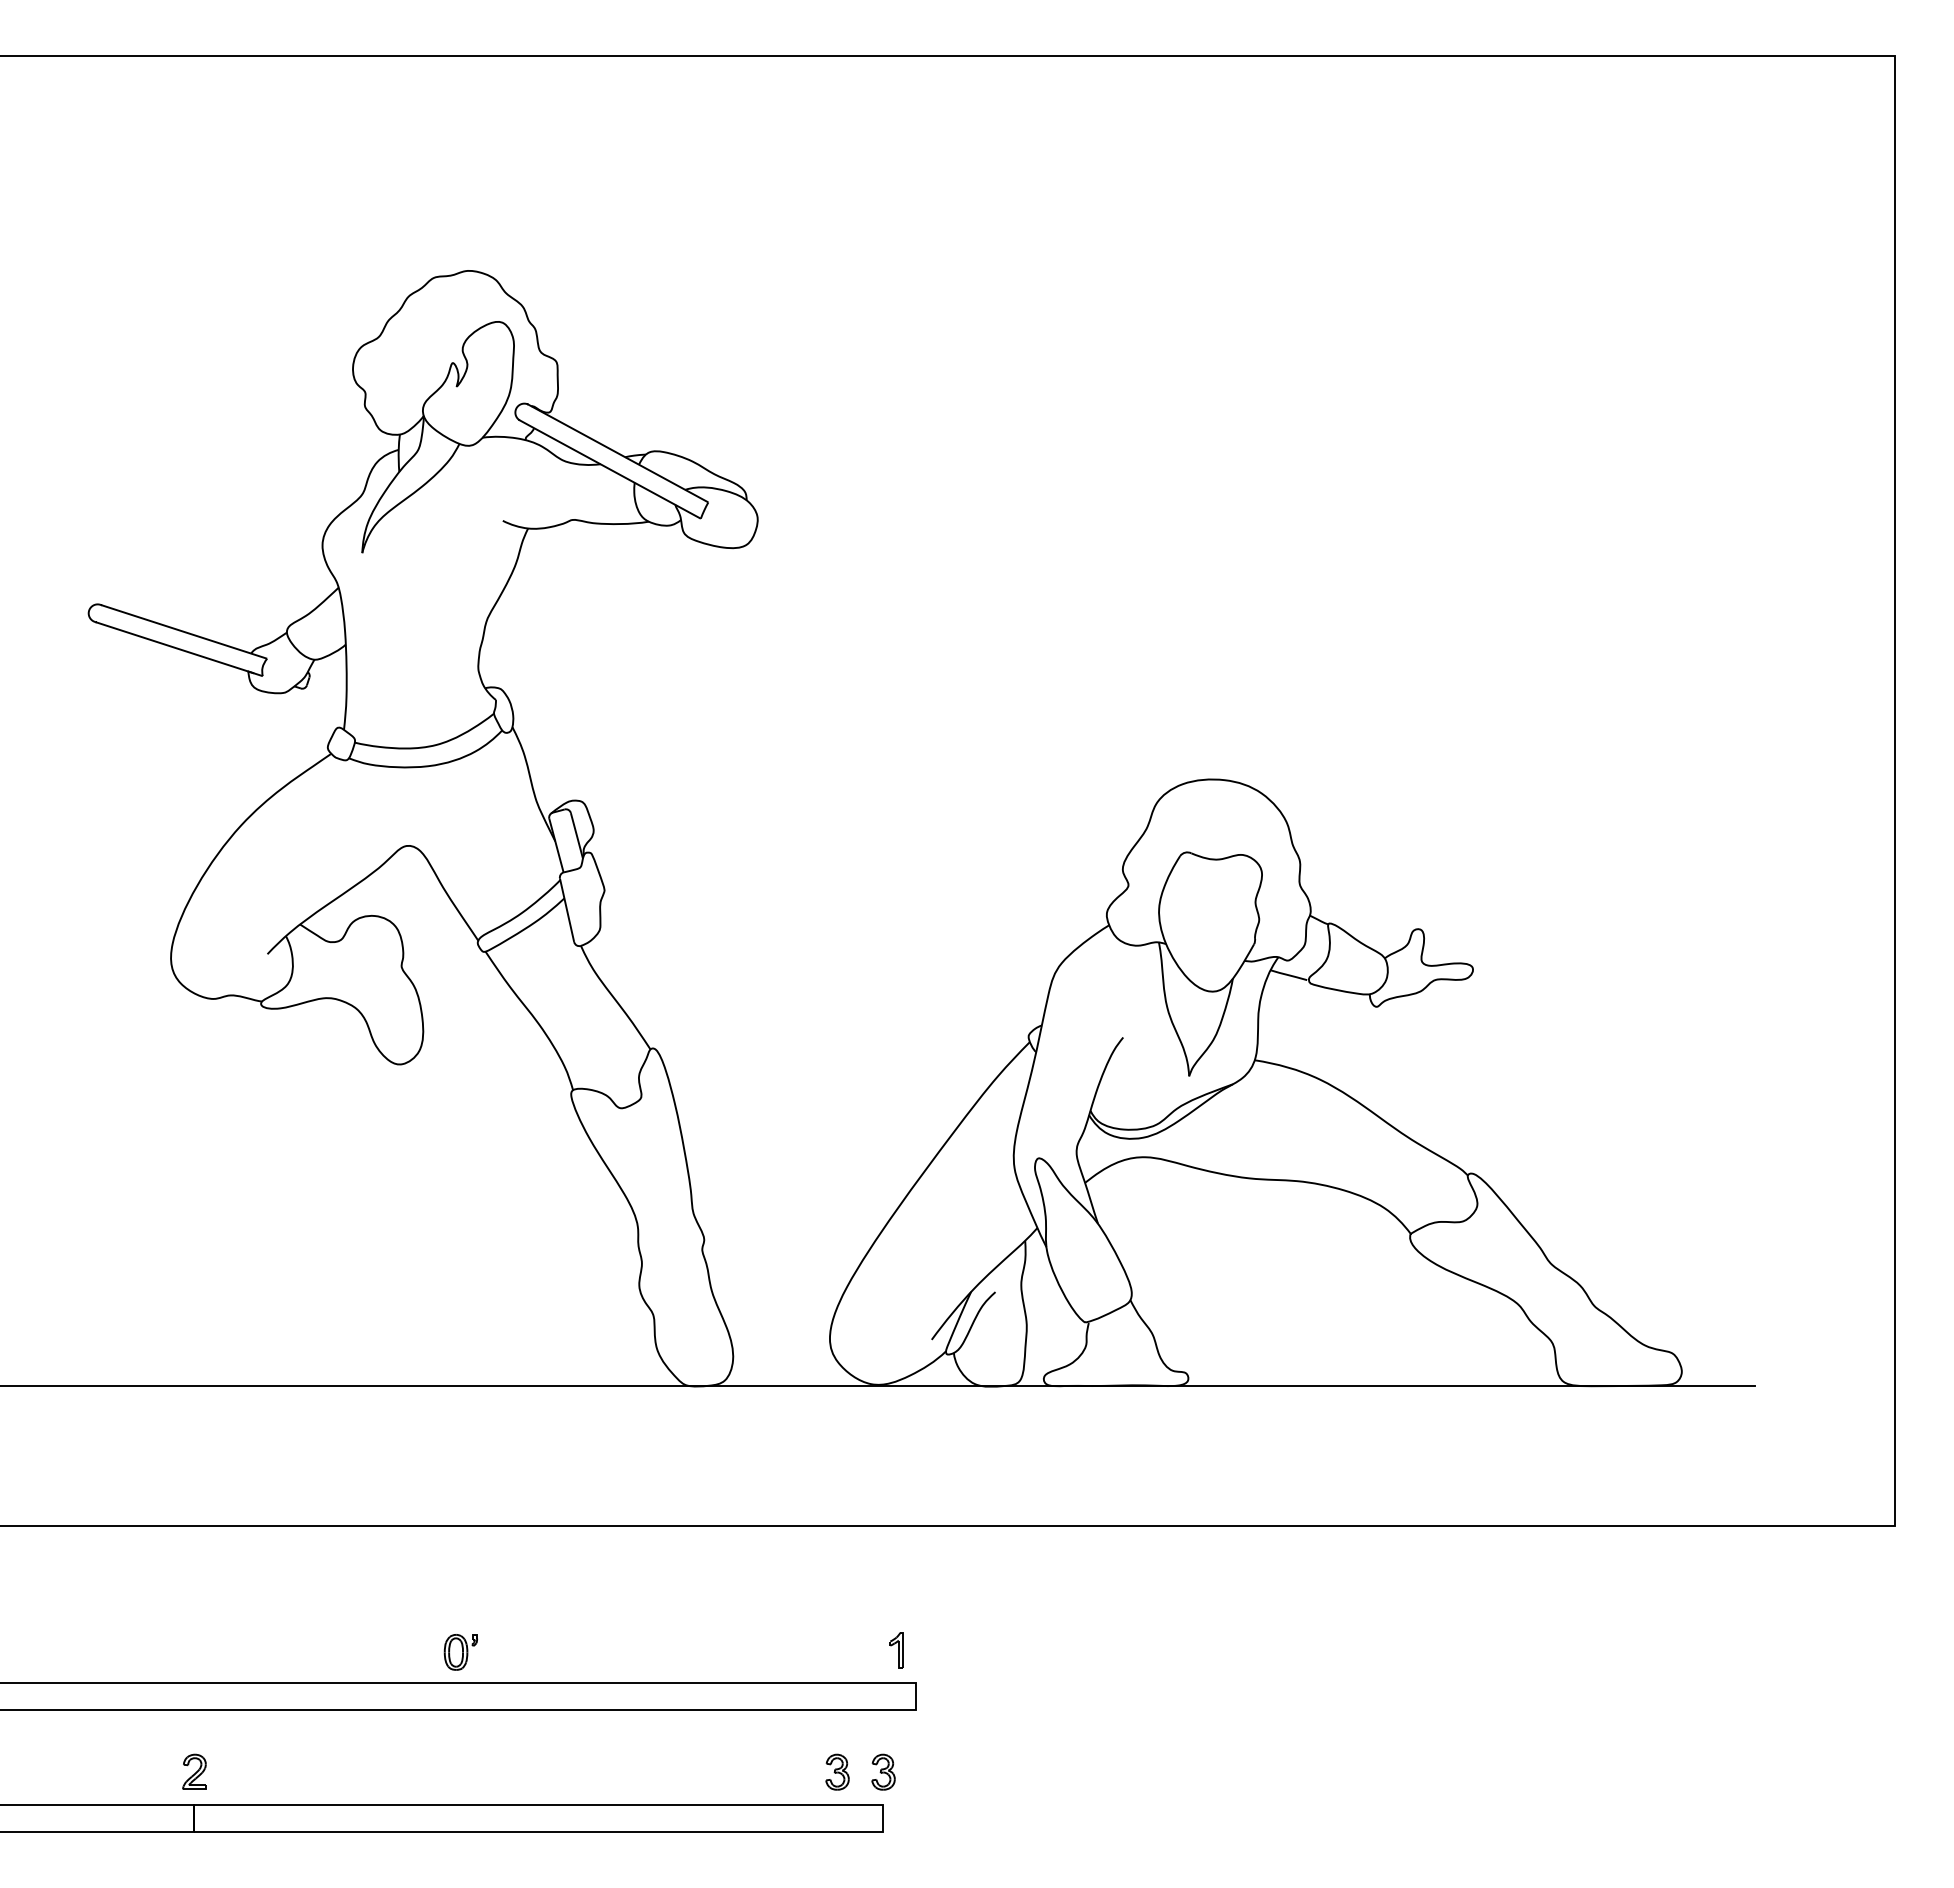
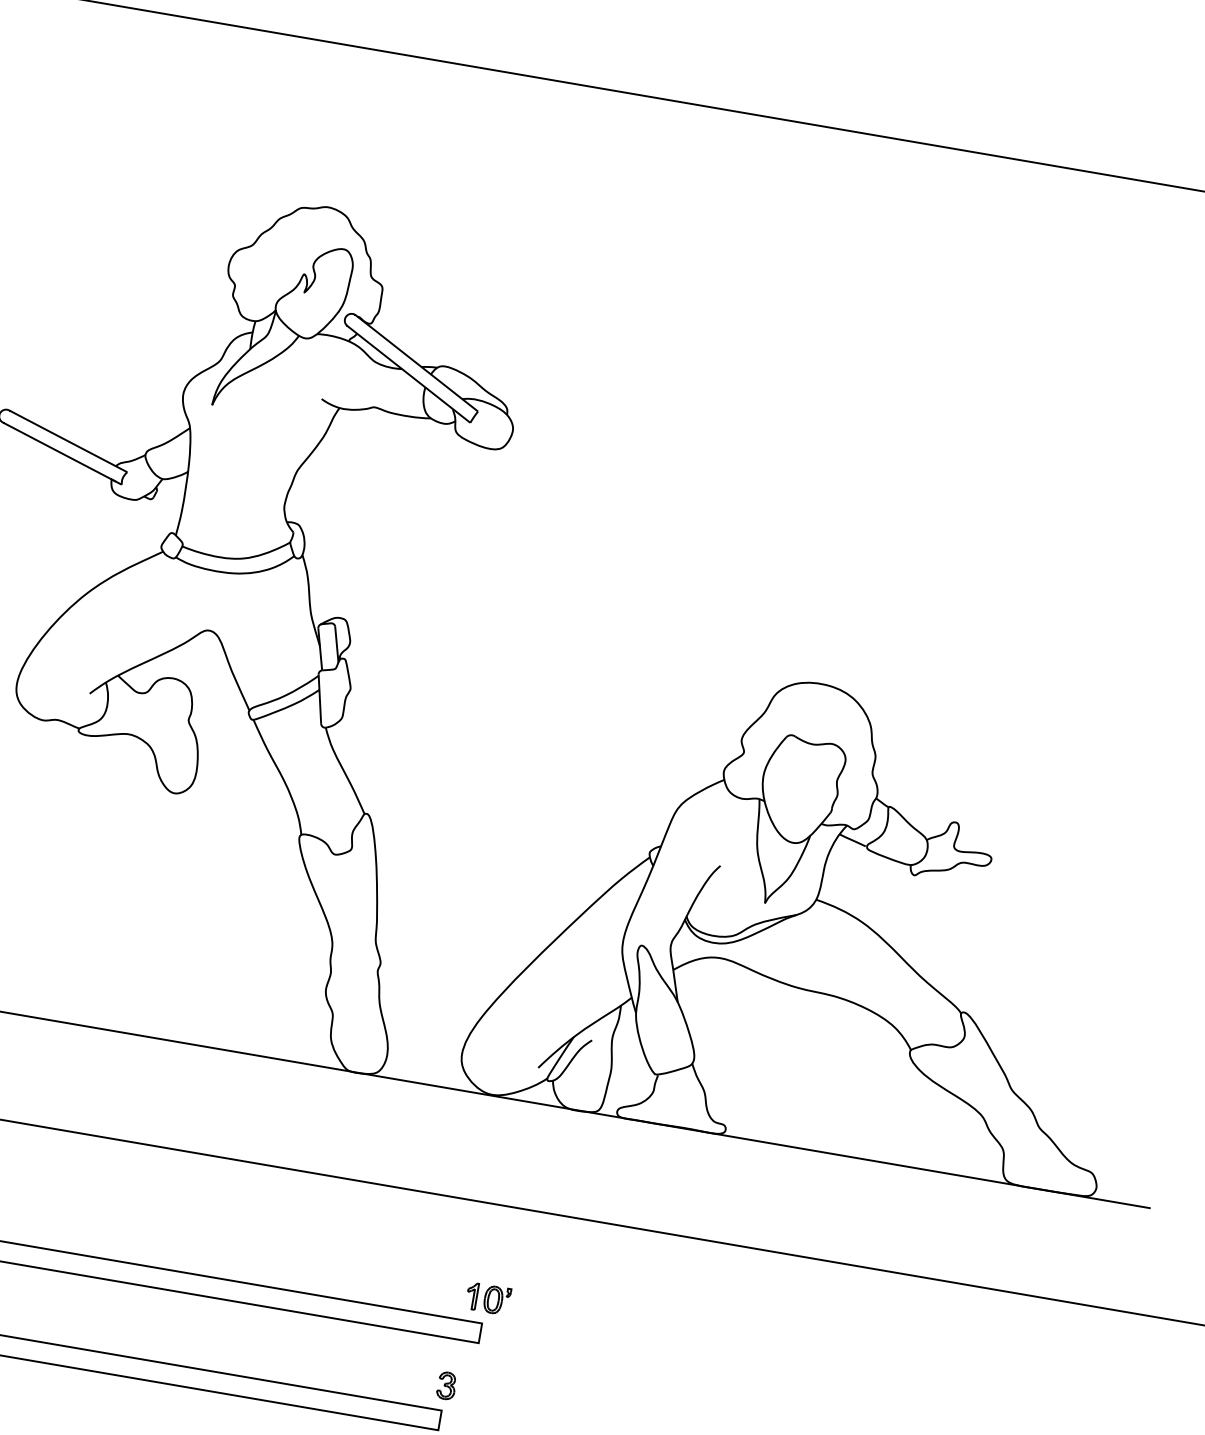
part: (460, 1652) -> (496, 1300), moved
part: (837, 1771) -> (412, 1379), removed

